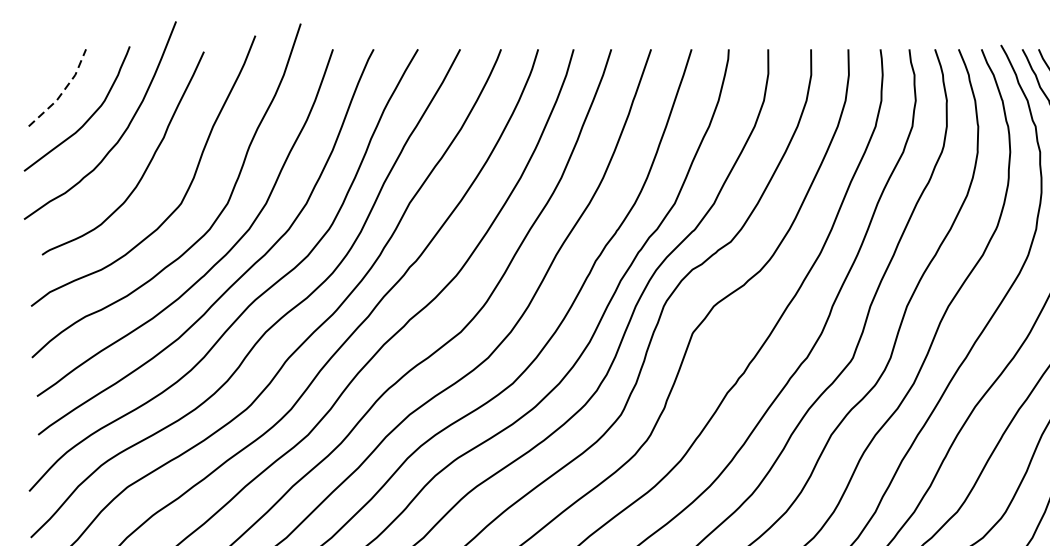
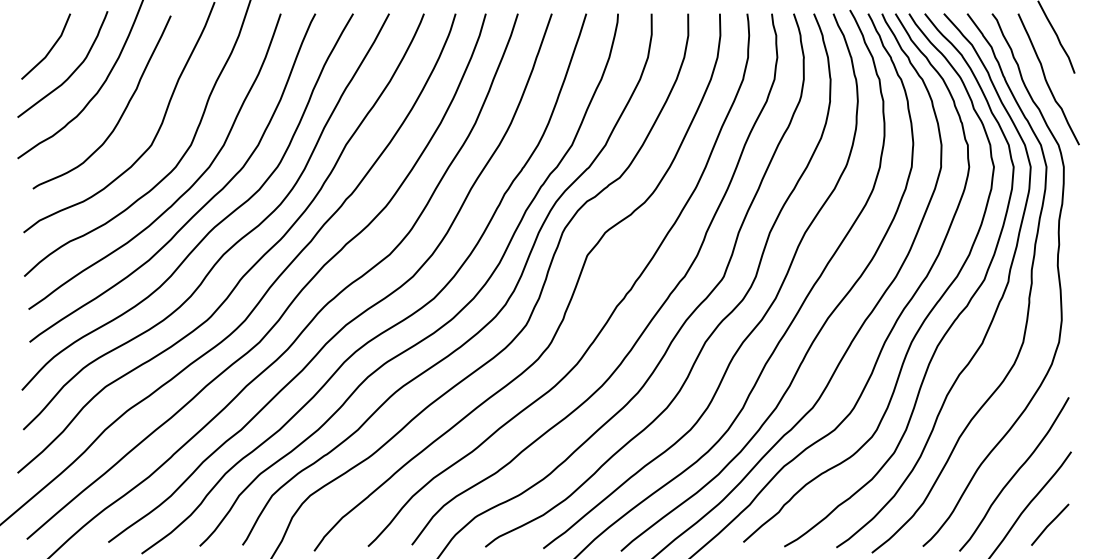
line: (63, 91) -> (51, 49), dashed -> solid

